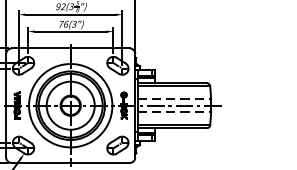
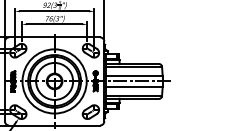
line: (174, 99) -> (134, 76), dashed -> solid
line: (174, 112) -> (134, 86), dashed -> solid

